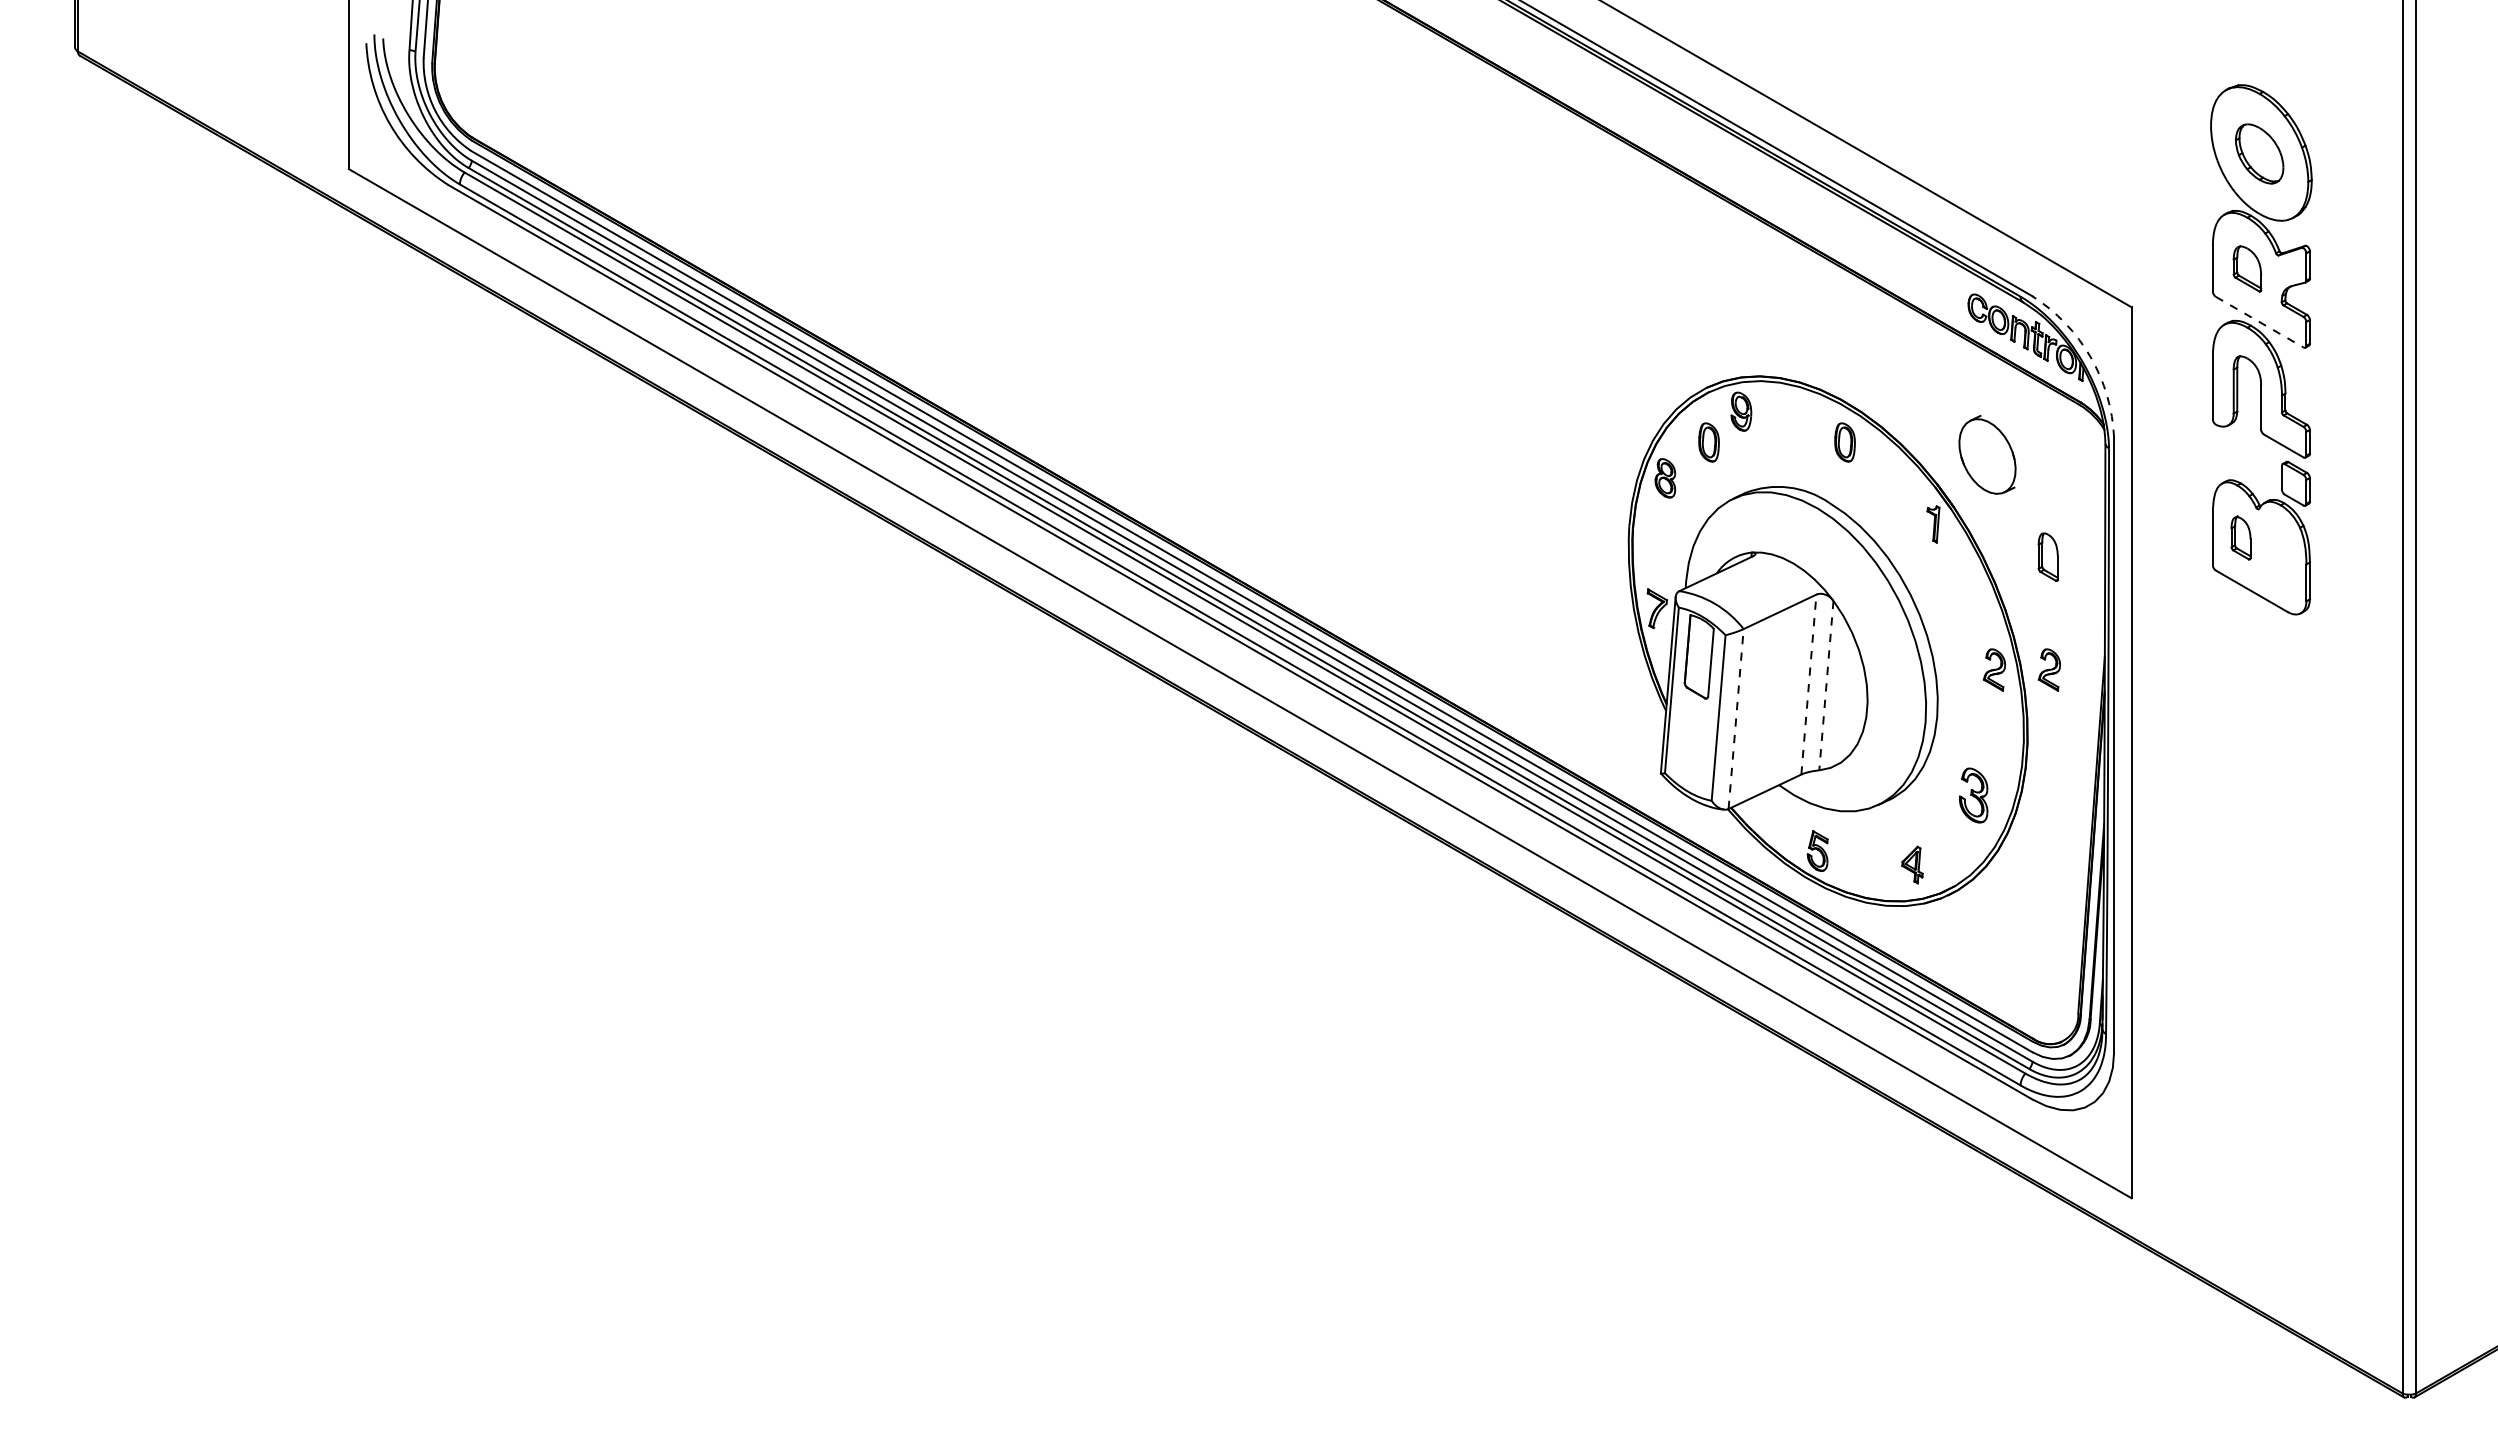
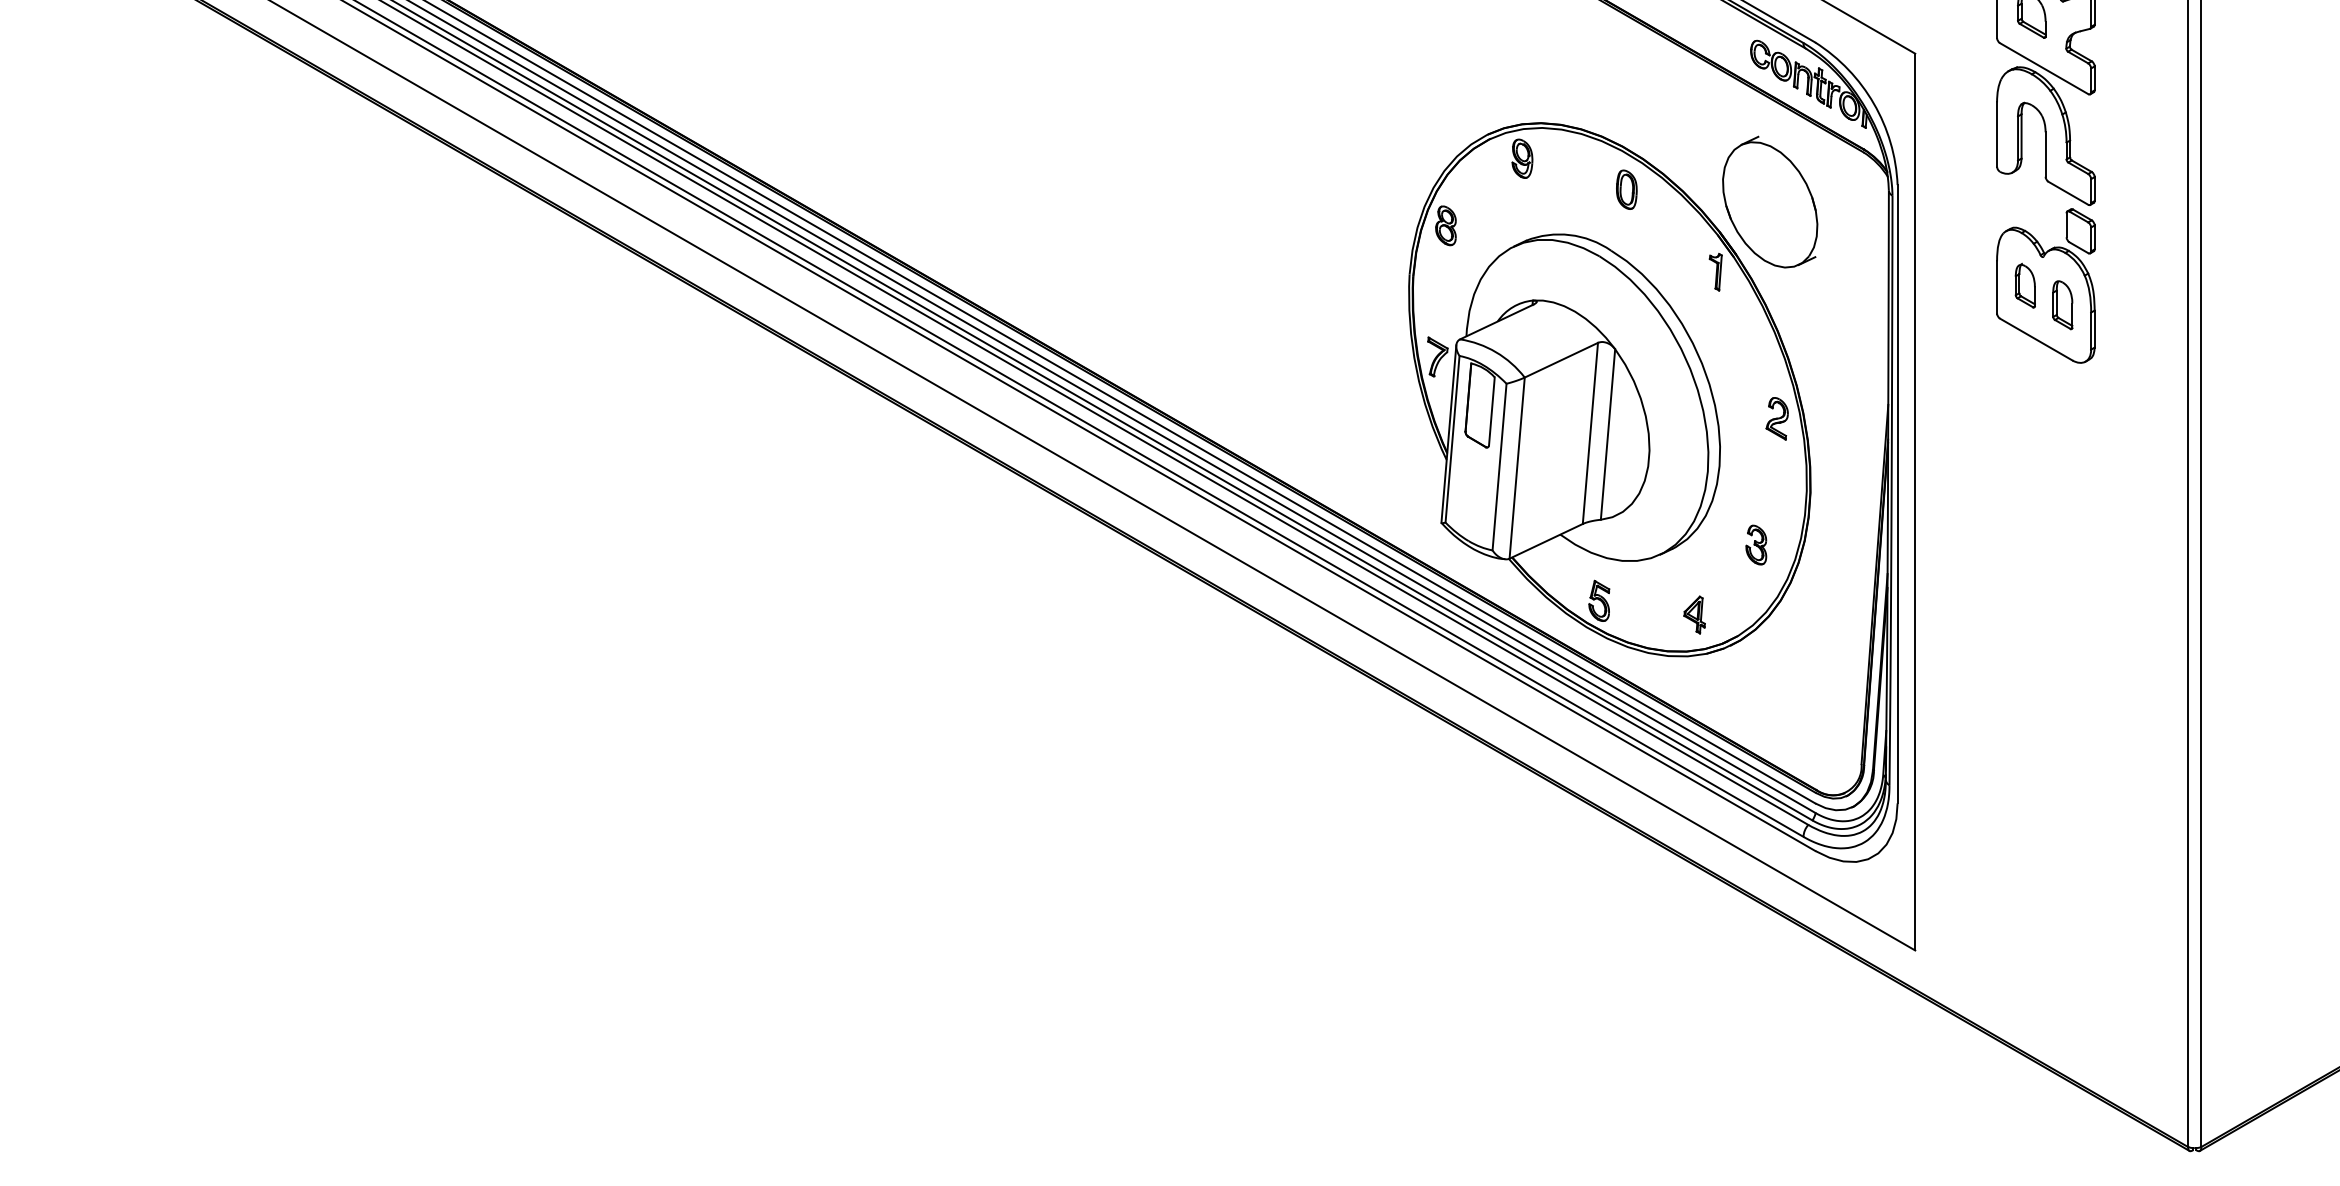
line: (2259, 322) -> (2043, 68), dashed -> solid
arc: (2090, 357) -> (1873, 104), dashed -> solid
part: (1708, 442) -> (1489, 189), removed
part: (1987, 454) -> (1770, 201), size x1.67
part: (2047, 556) -> (2062, 304), moved
part: (2048, 669) -> (1831, 418), removed
line: (1808, 684) -> (1590, 433), dashed -> solid
line: (1826, 686) -> (1608, 435), dashed -> solid
line: (1736, 718) -> (1517, 467), dashed -> solid
part: (1973, 795) -> (1756, 545), size x0.71

